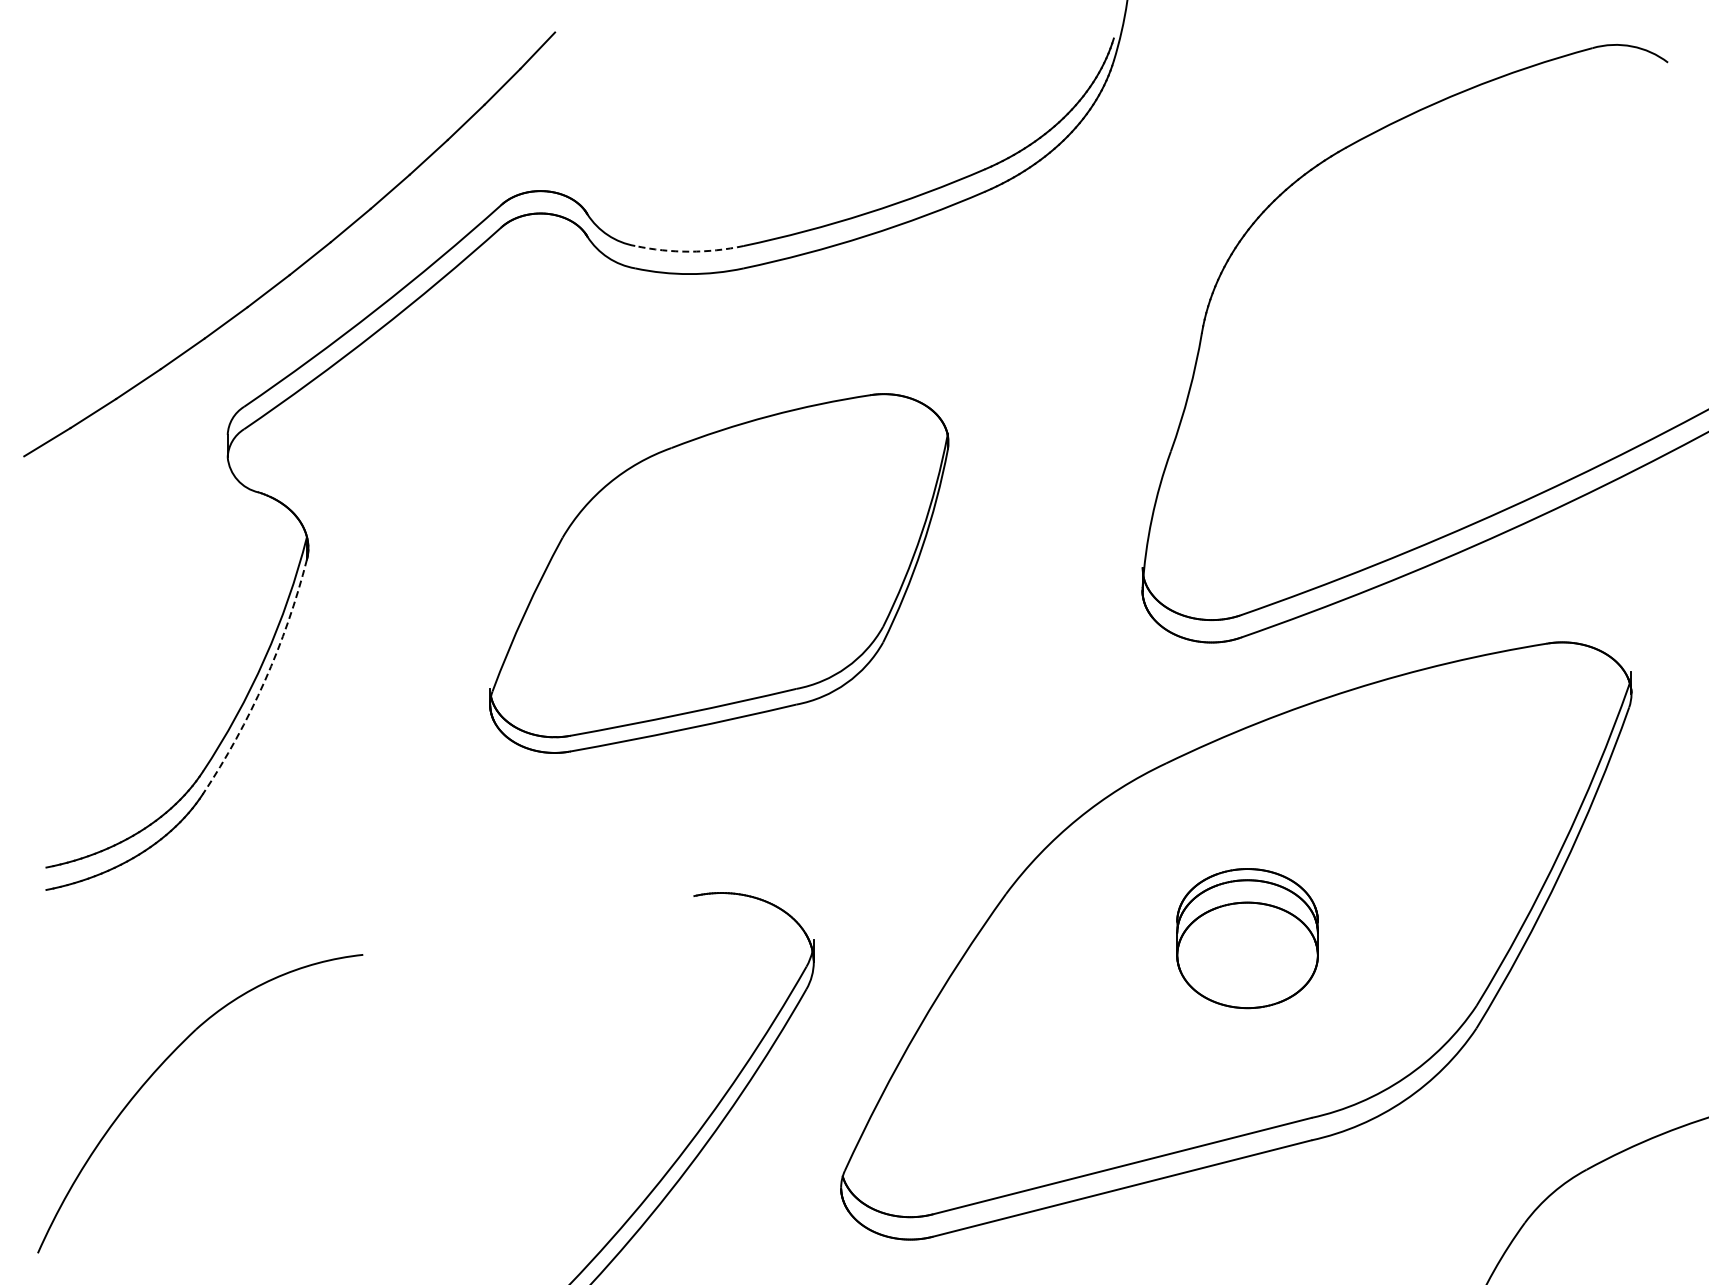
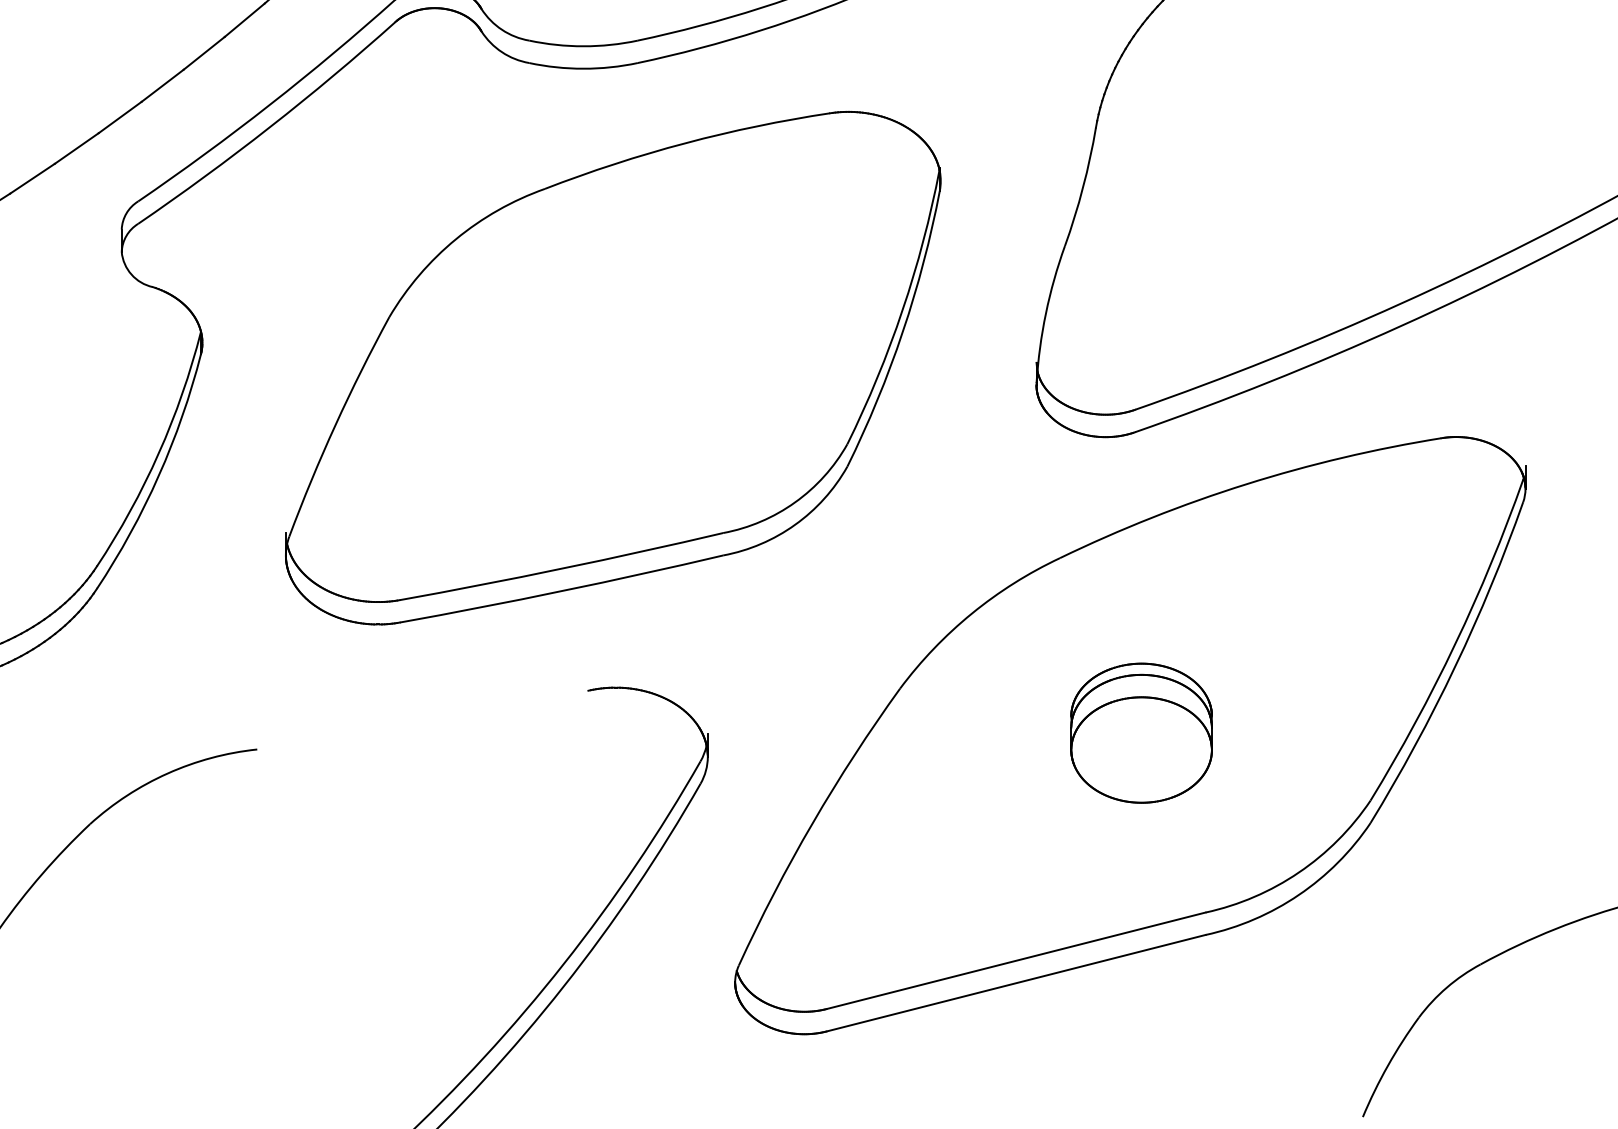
arc: (689, 251) -> (583, 46), dashed -> solid
part: (719, 573) -> (613, 368), size x1.43
arc: (264, 681) -> (158, 476), dashed -> solid

